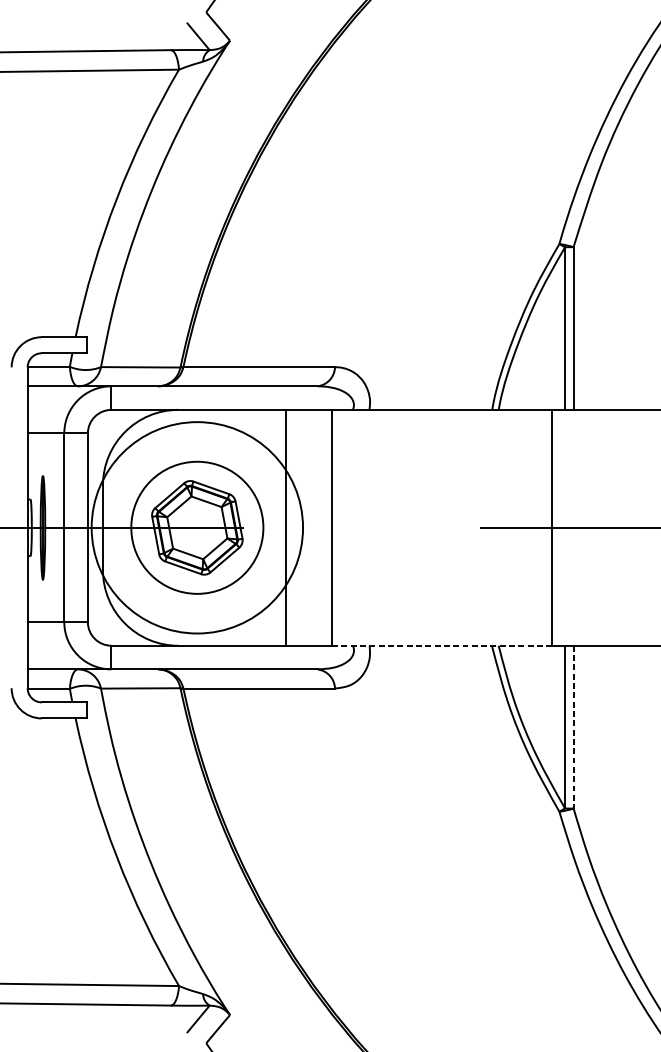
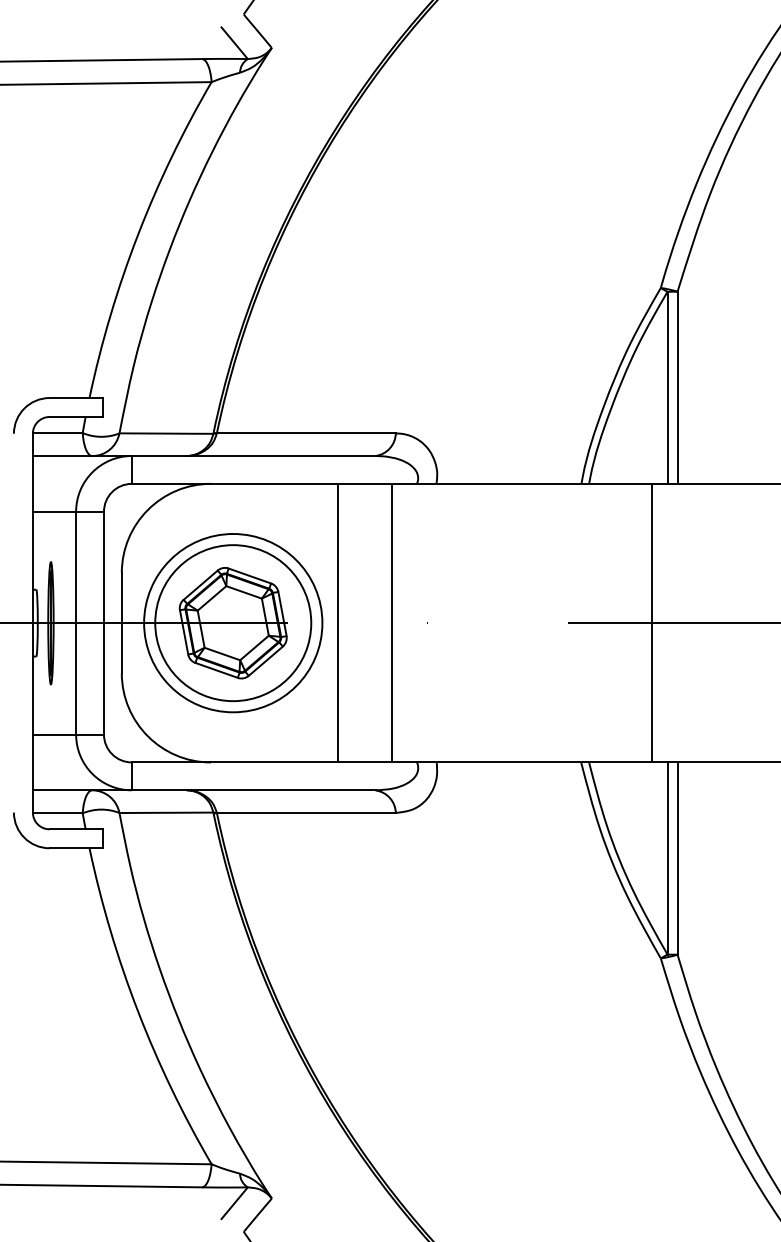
circle: (197, 528) -> (233, 623), size x0.71
line: (442, 645) -> (522, 762), dashed -> solid
line: (573, 727) -> (677, 859), dashed -> solid

